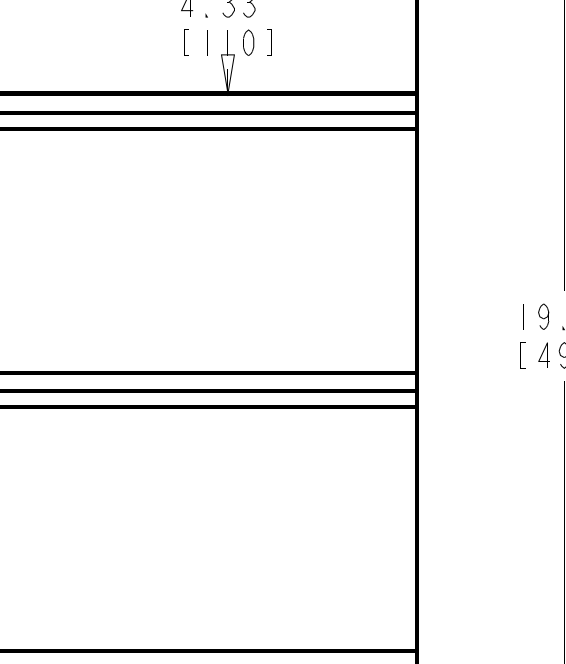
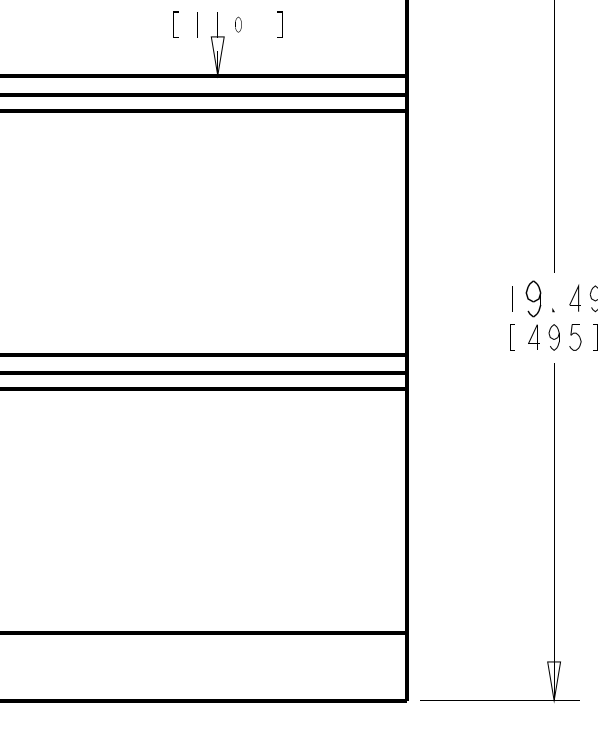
part: (248, 42) -> (238, 24), size x0.6
line: (271, 42) -> (282, 24), moved
part: (543, 316) -> (533, 298), size x1.4

